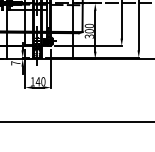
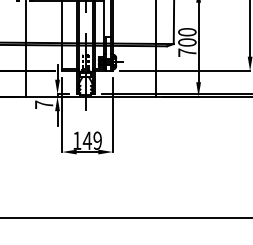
text: (88, 36) -> (185, 52), 300 -> 700
text: (43, 81) -> (97, 140), 140 -> 149

